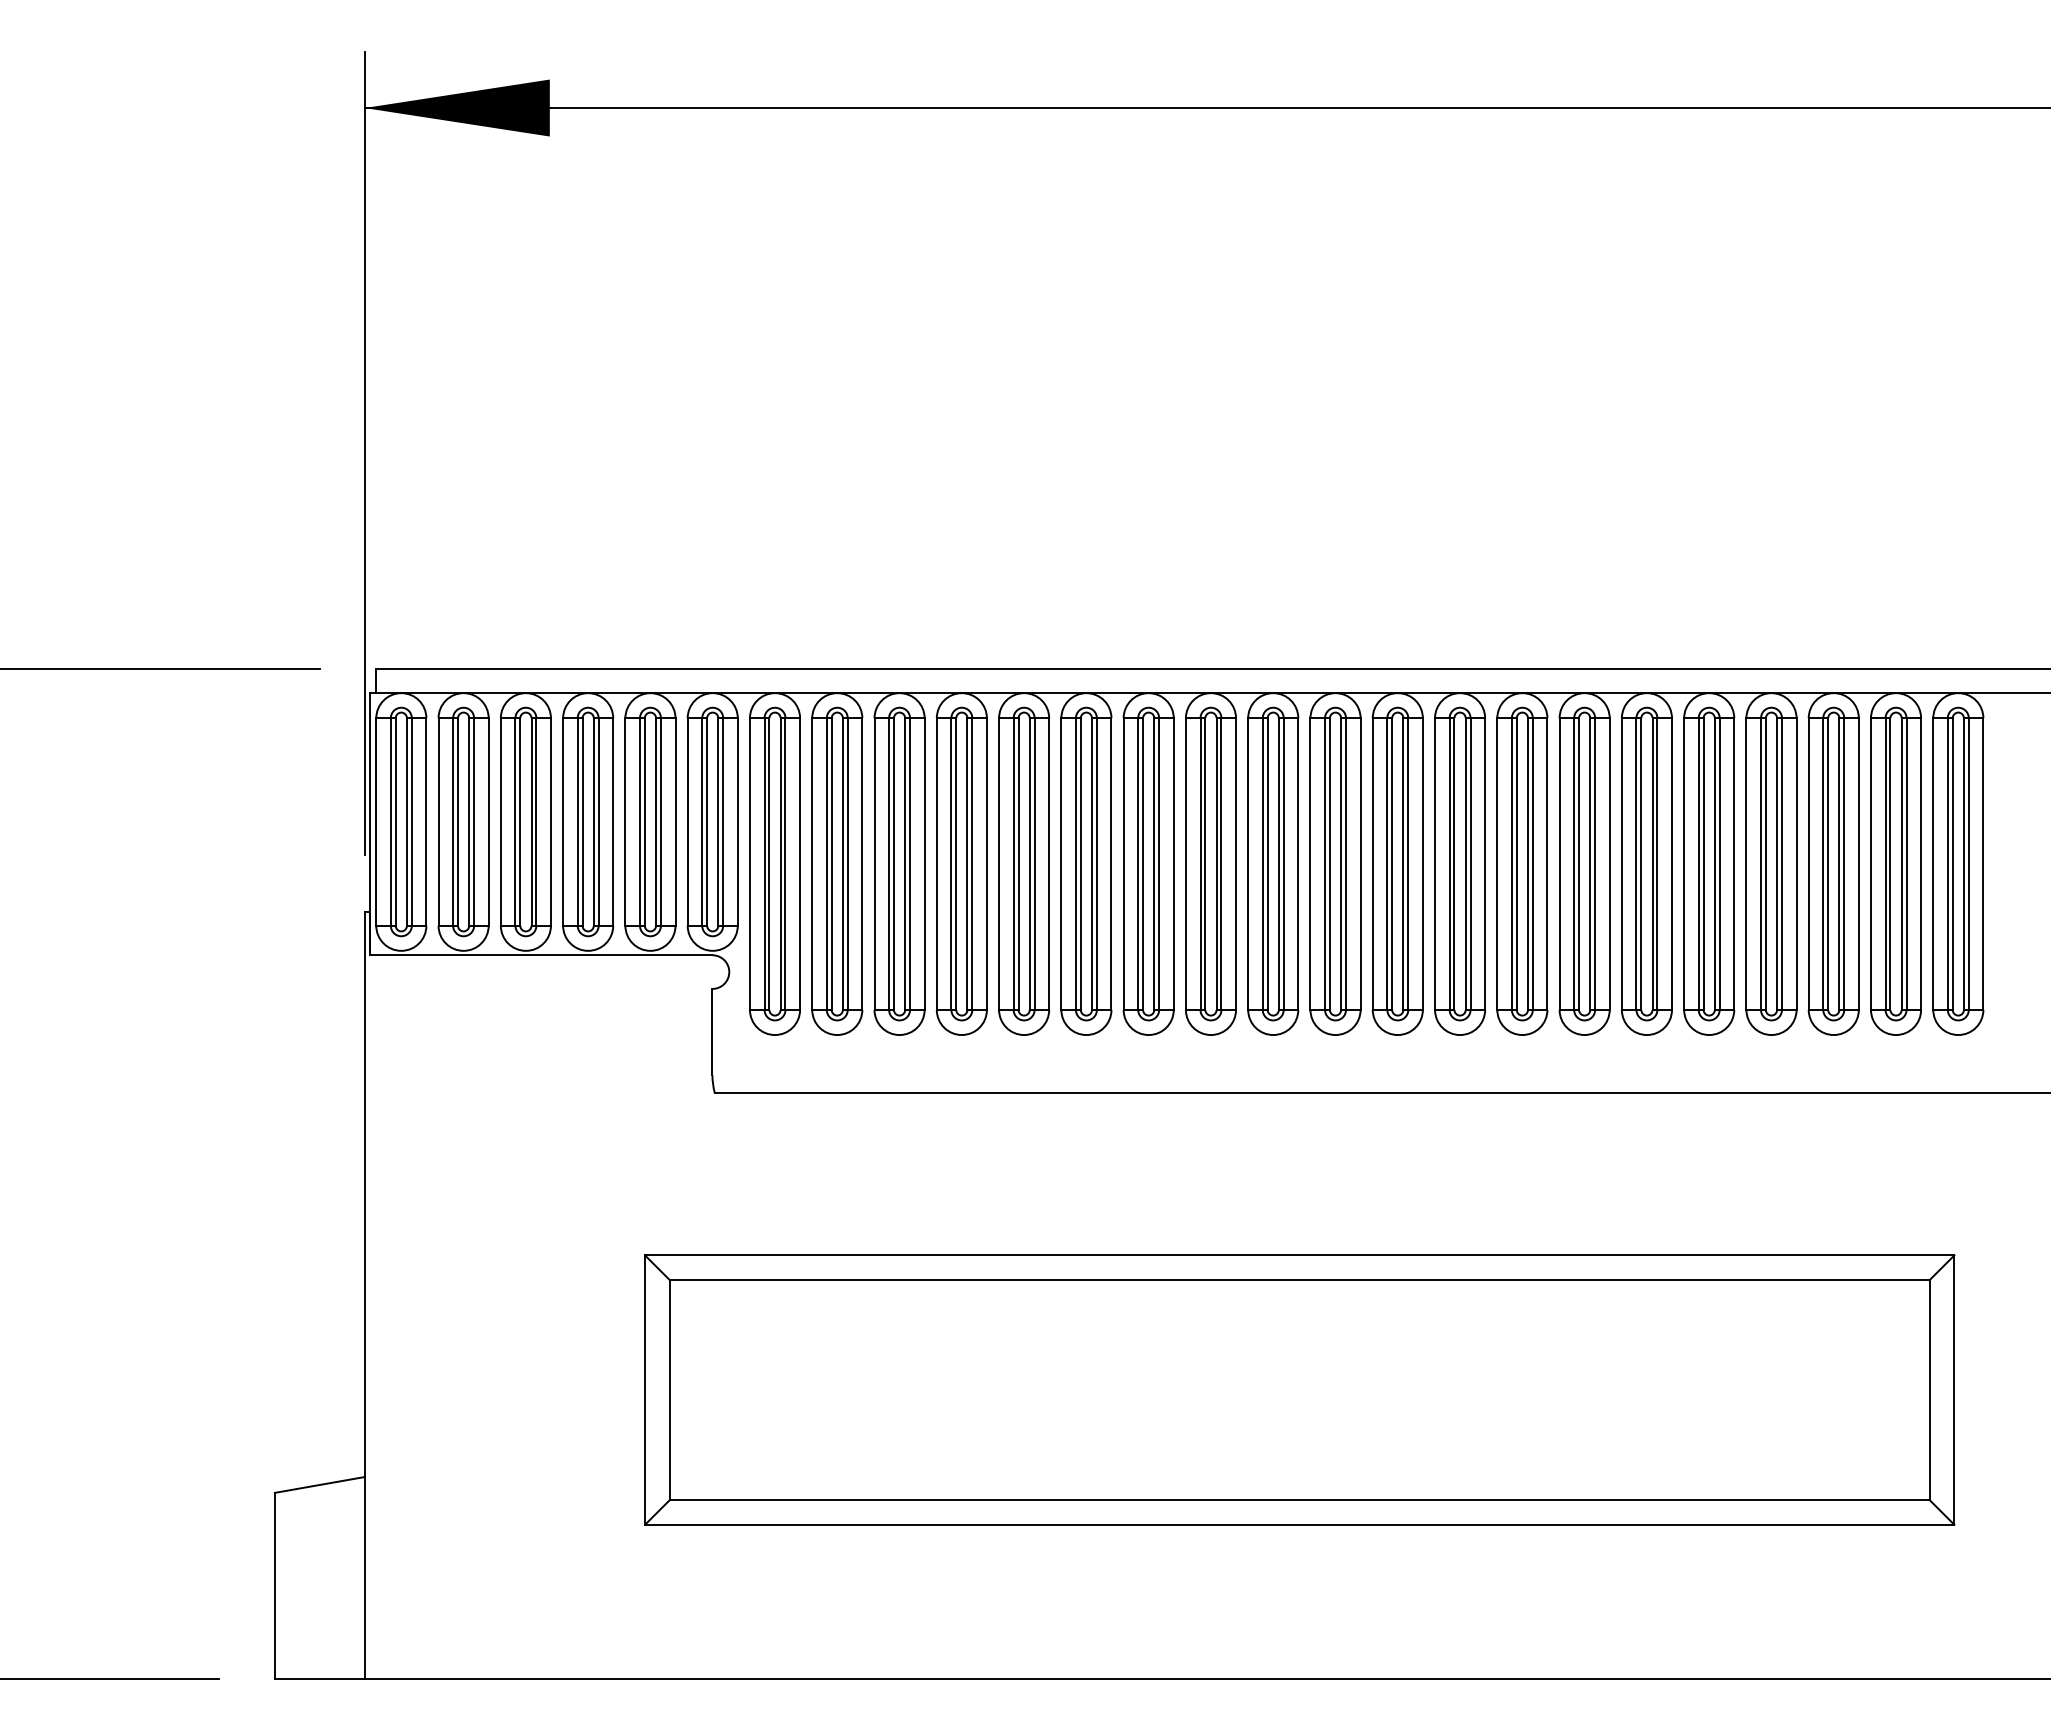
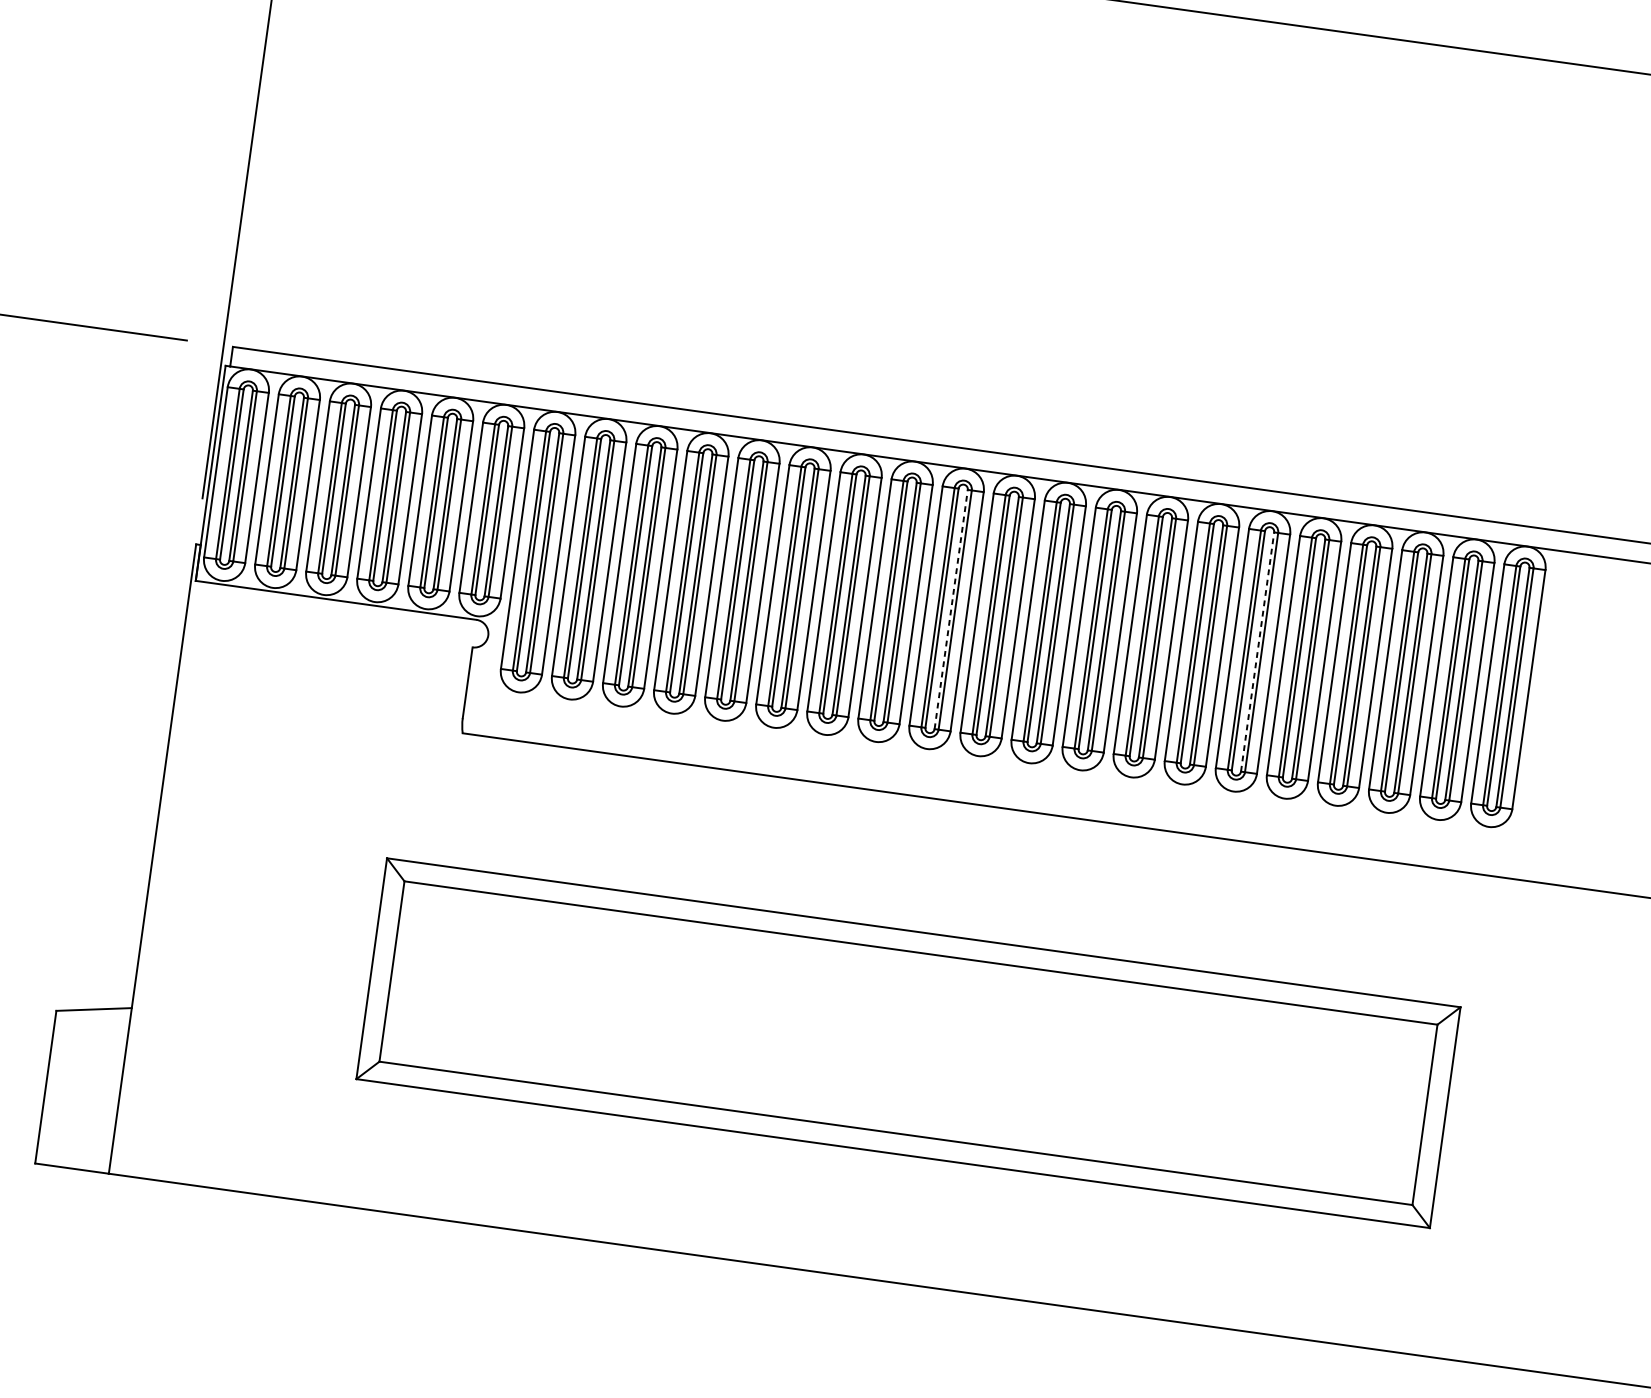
line: (1278, 864) -> (950, 609), solid -> dashed
line: (1652, 864) -> (1257, 652), solid -> dashed

